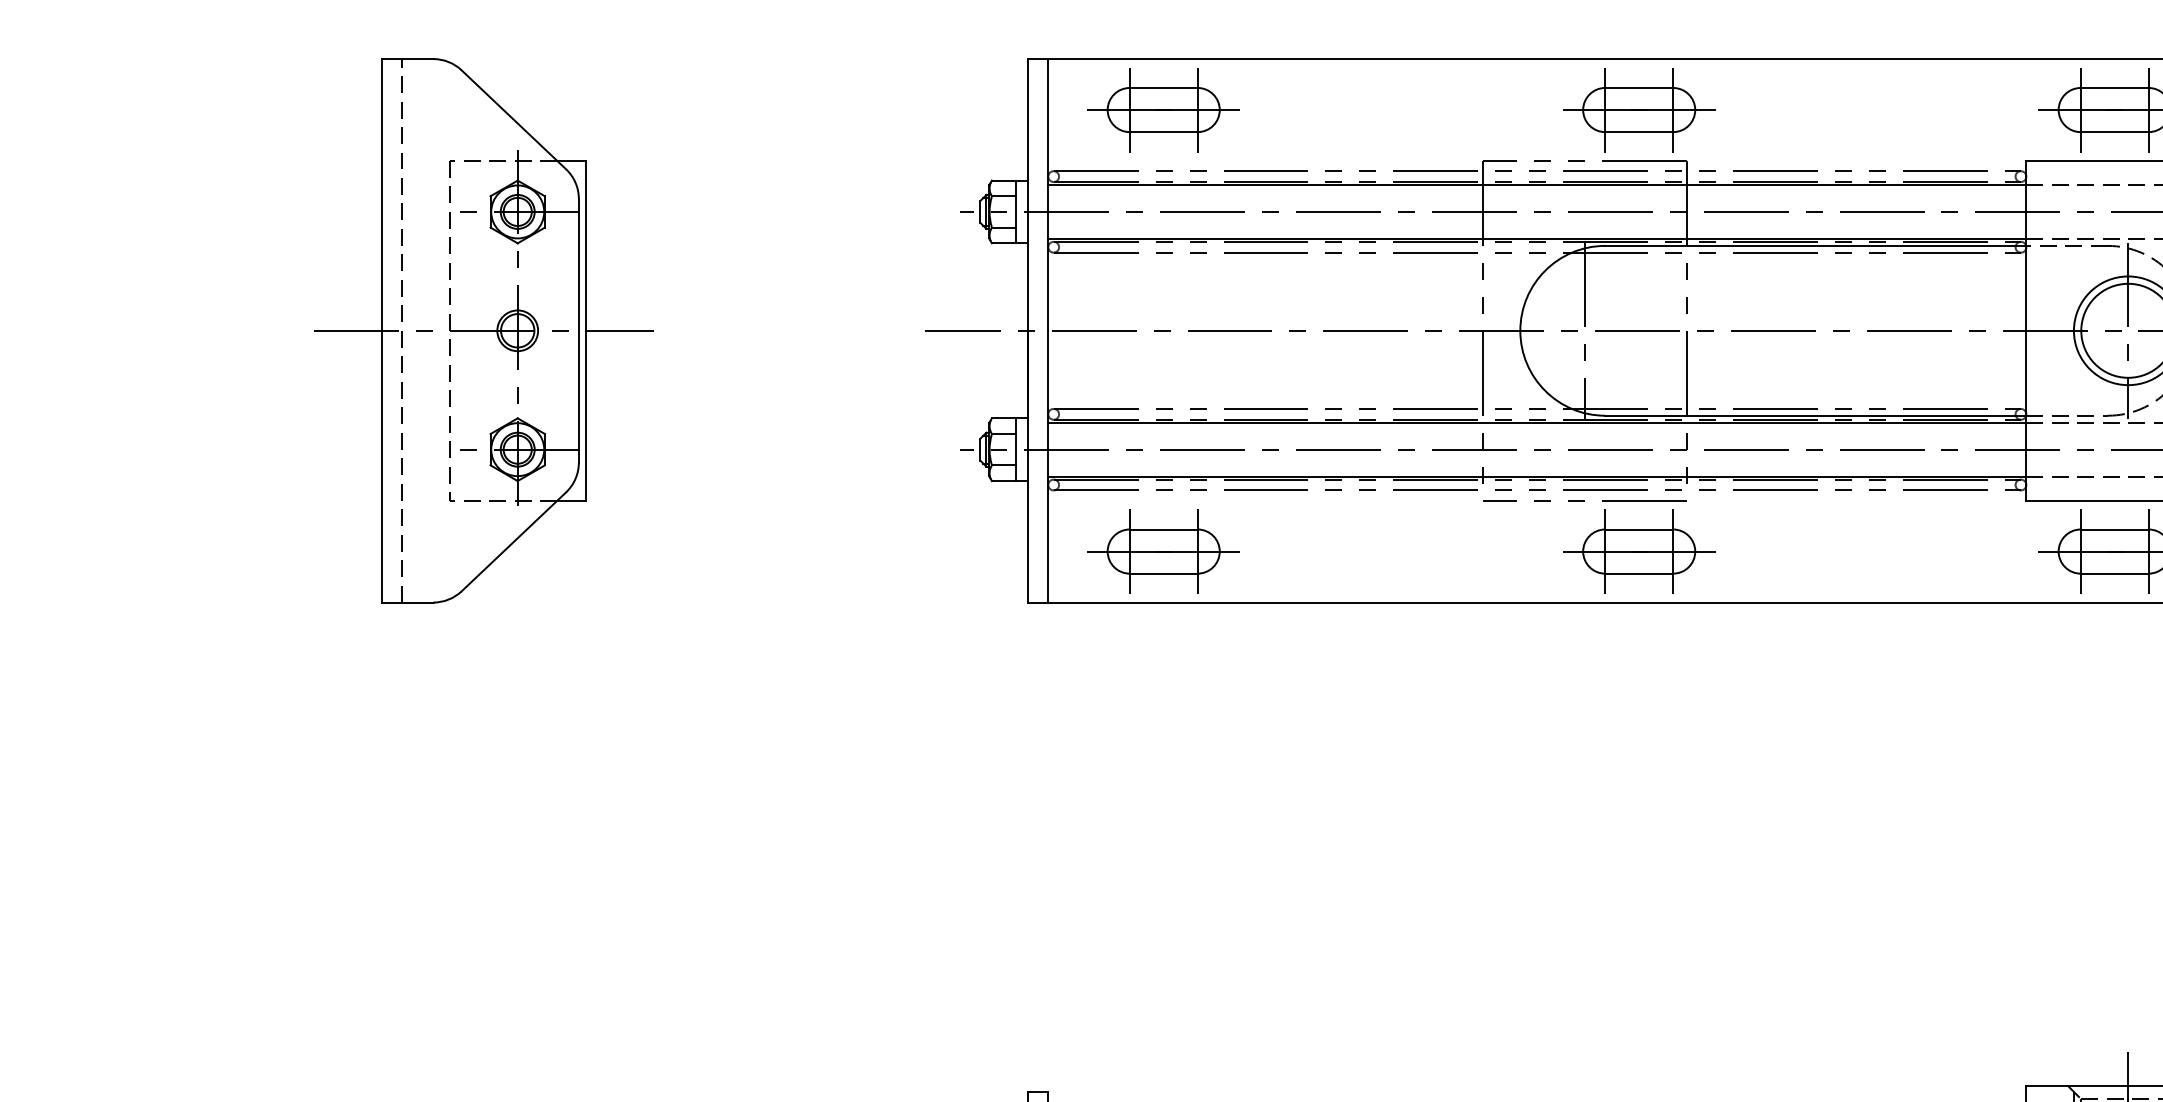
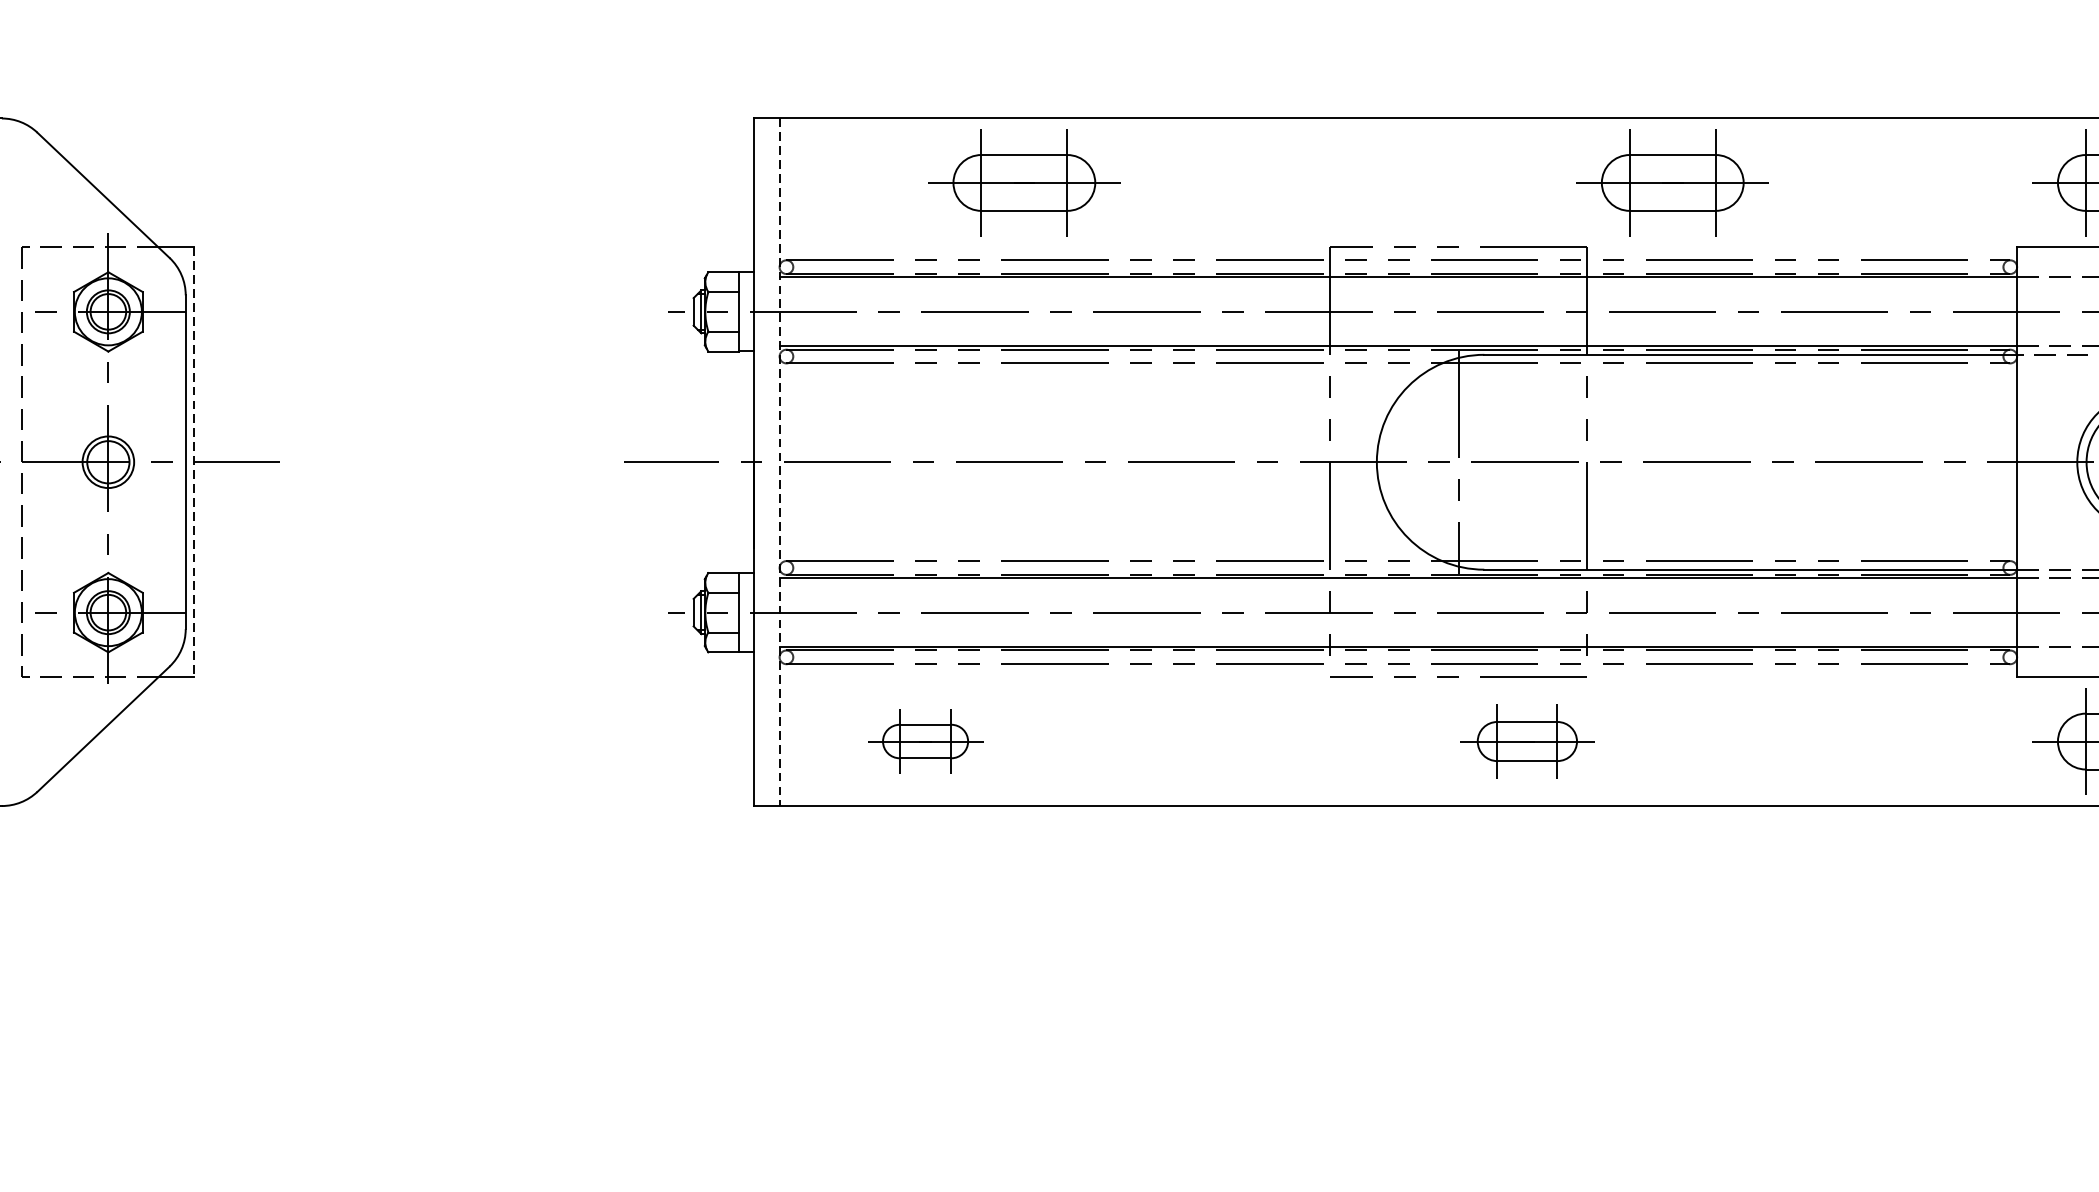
part: (1163, 110) -> (1024, 183), moved
part: (1639, 110) -> (1673, 183), moved
line: (585, 330) -> (194, 461), solid -> dashed
line: (1048, 330) -> (779, 461), solid -> dashed
part: (1163, 551) -> (925, 741), size x0.6
part: (1639, 551) -> (1527, 741), size x0.7

